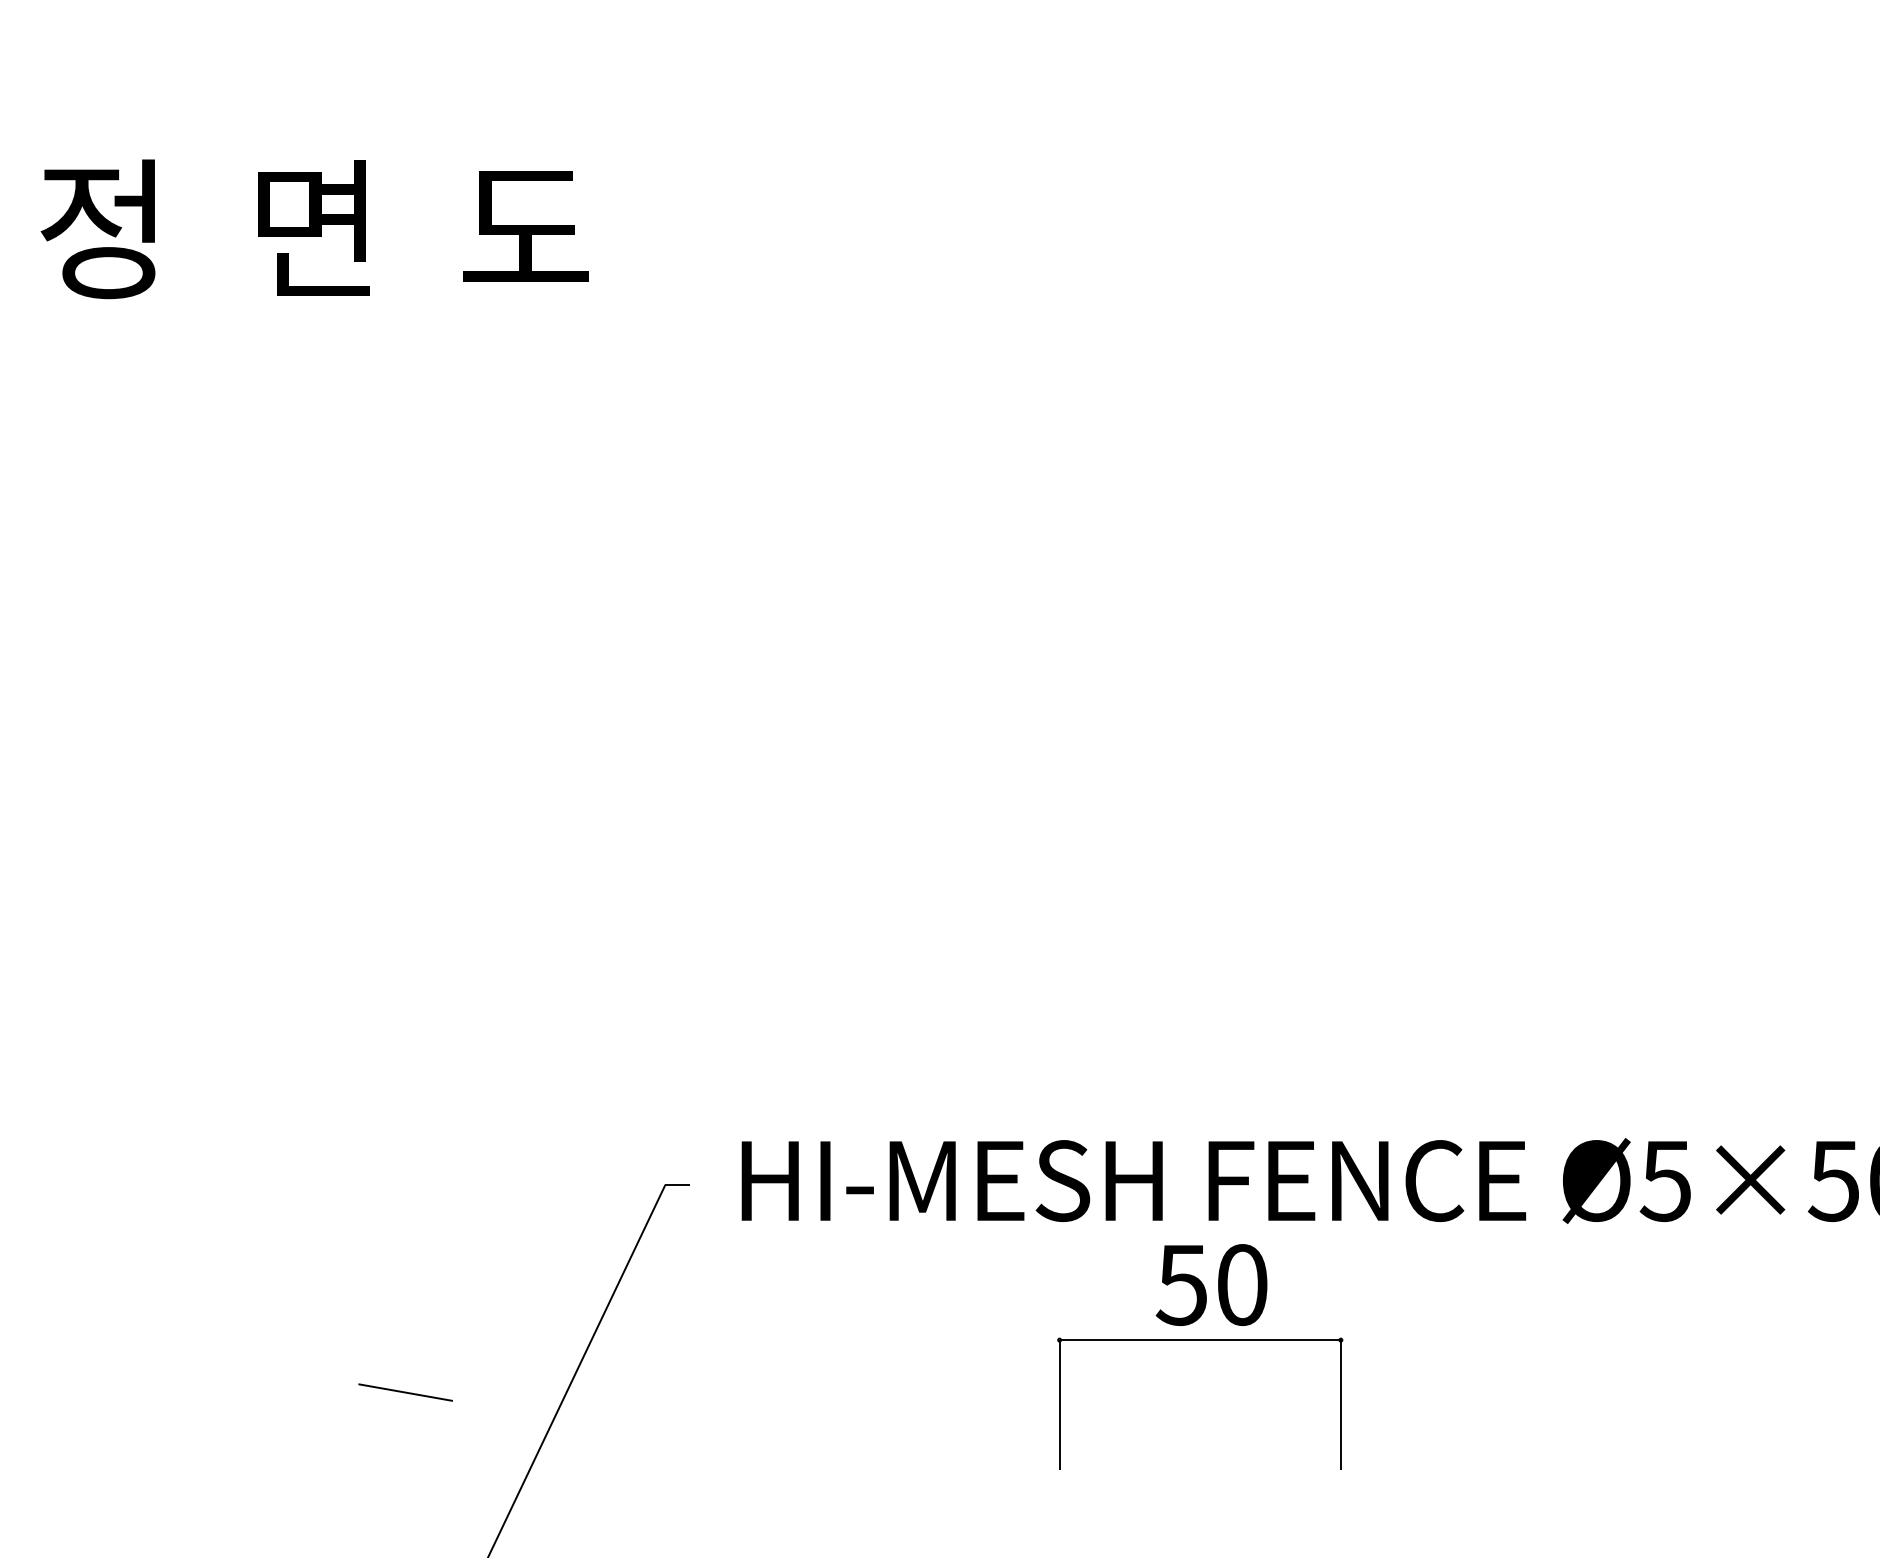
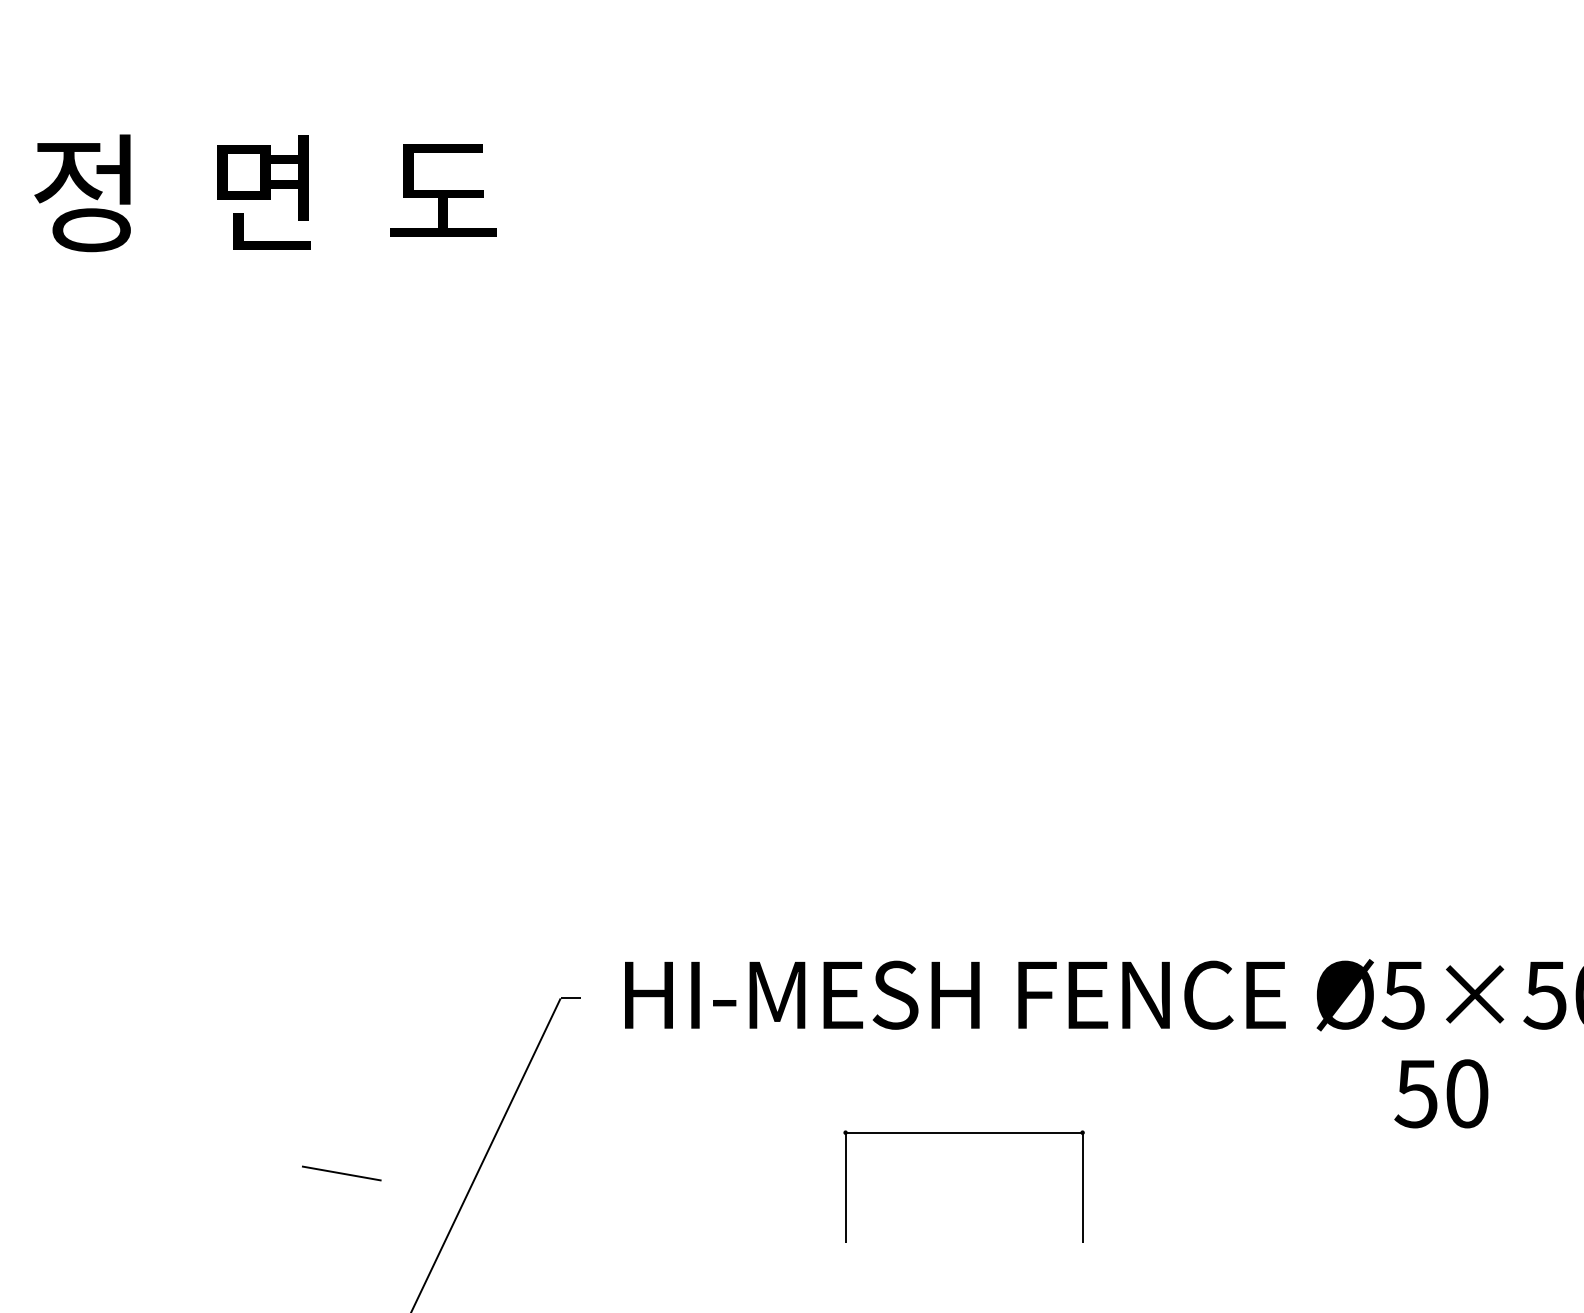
text: (1211, 1284) -> (1441, 1093), moved
part: (1200, 1340) -> (964, 1132), moved

